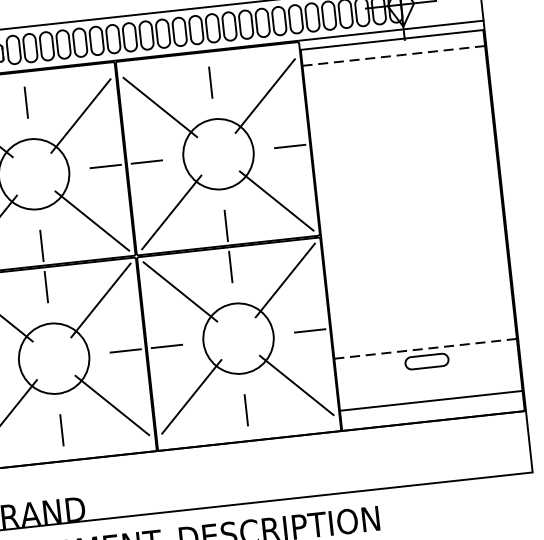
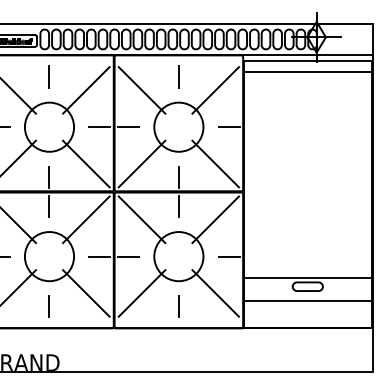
line: (394, 56) -> (308, 72), dashed -> solid
line: (426, 348) -> (308, 277), dashed -> solid
line: (430, 401) -> (307, 301), moved

